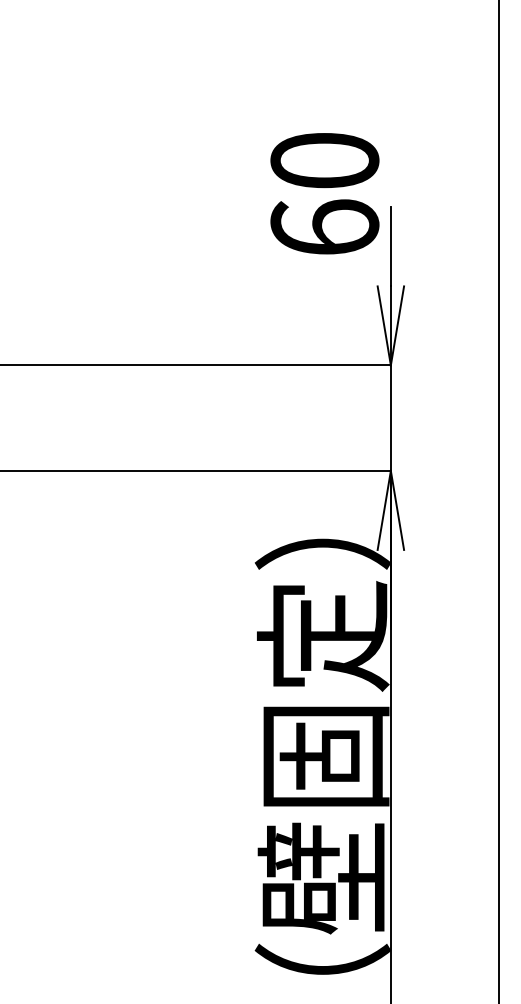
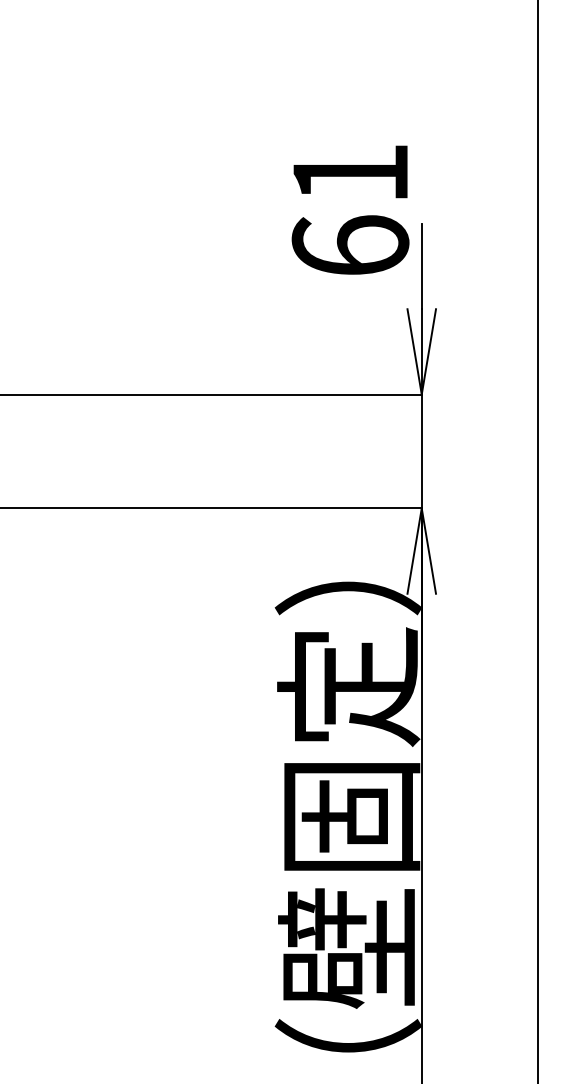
text: (324, 160) -> (350, 173), 60 -> 61

